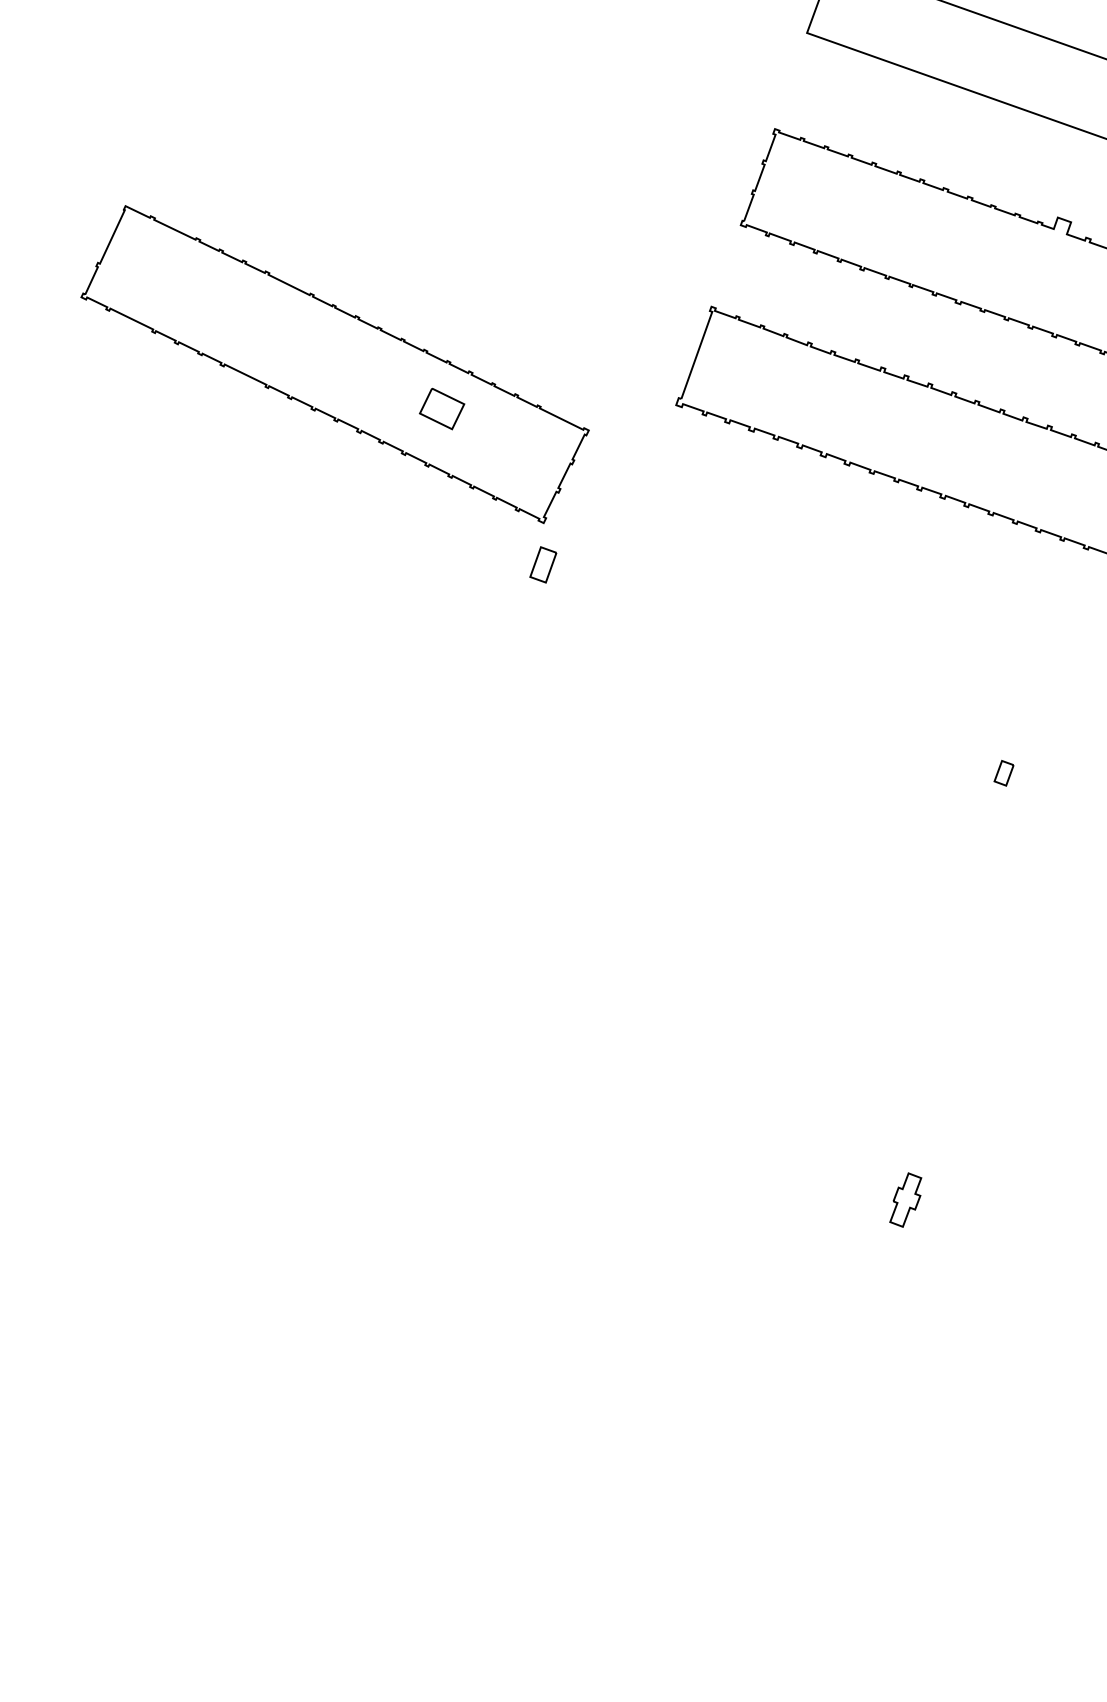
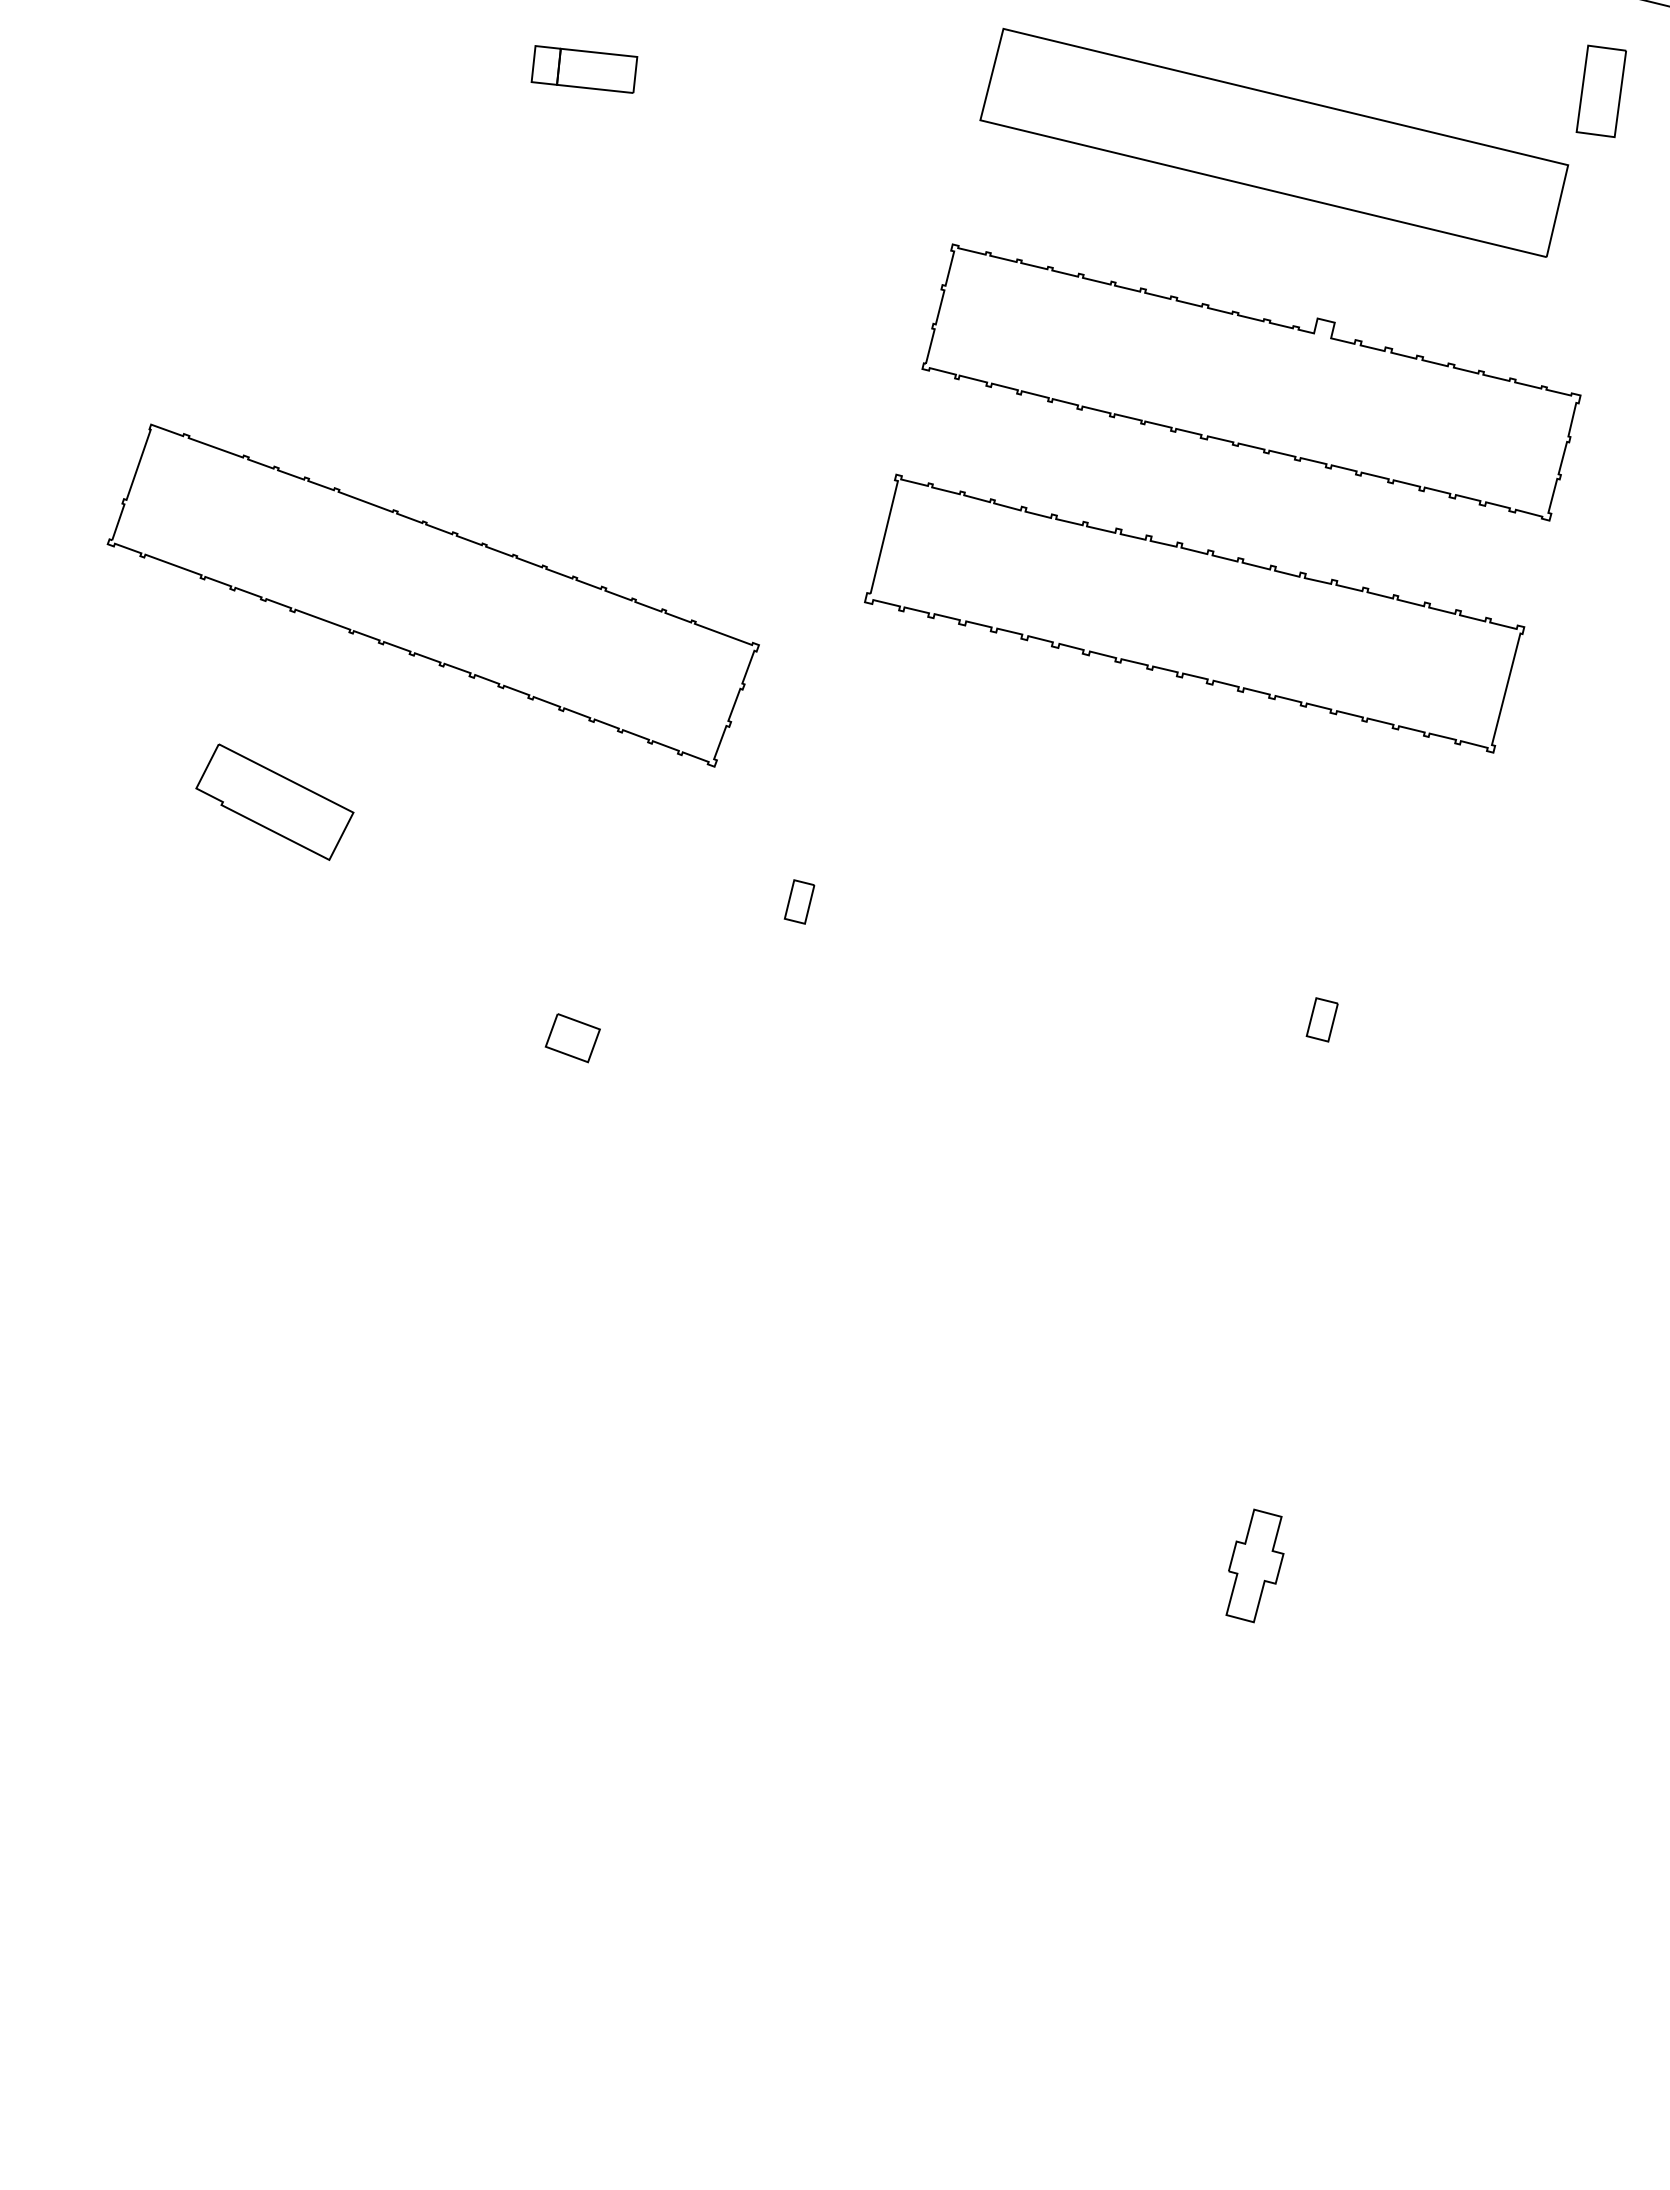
part: (441, 409) -> (572, 1038), moved
part: (192, 514) -> (274, 801), added
part: (543, 564) -> (799, 901), moved
part: (1003, 772) -> (1321, 1019), size x1.43
part: (905, 1199) -> (1254, 1565), size x1.67

